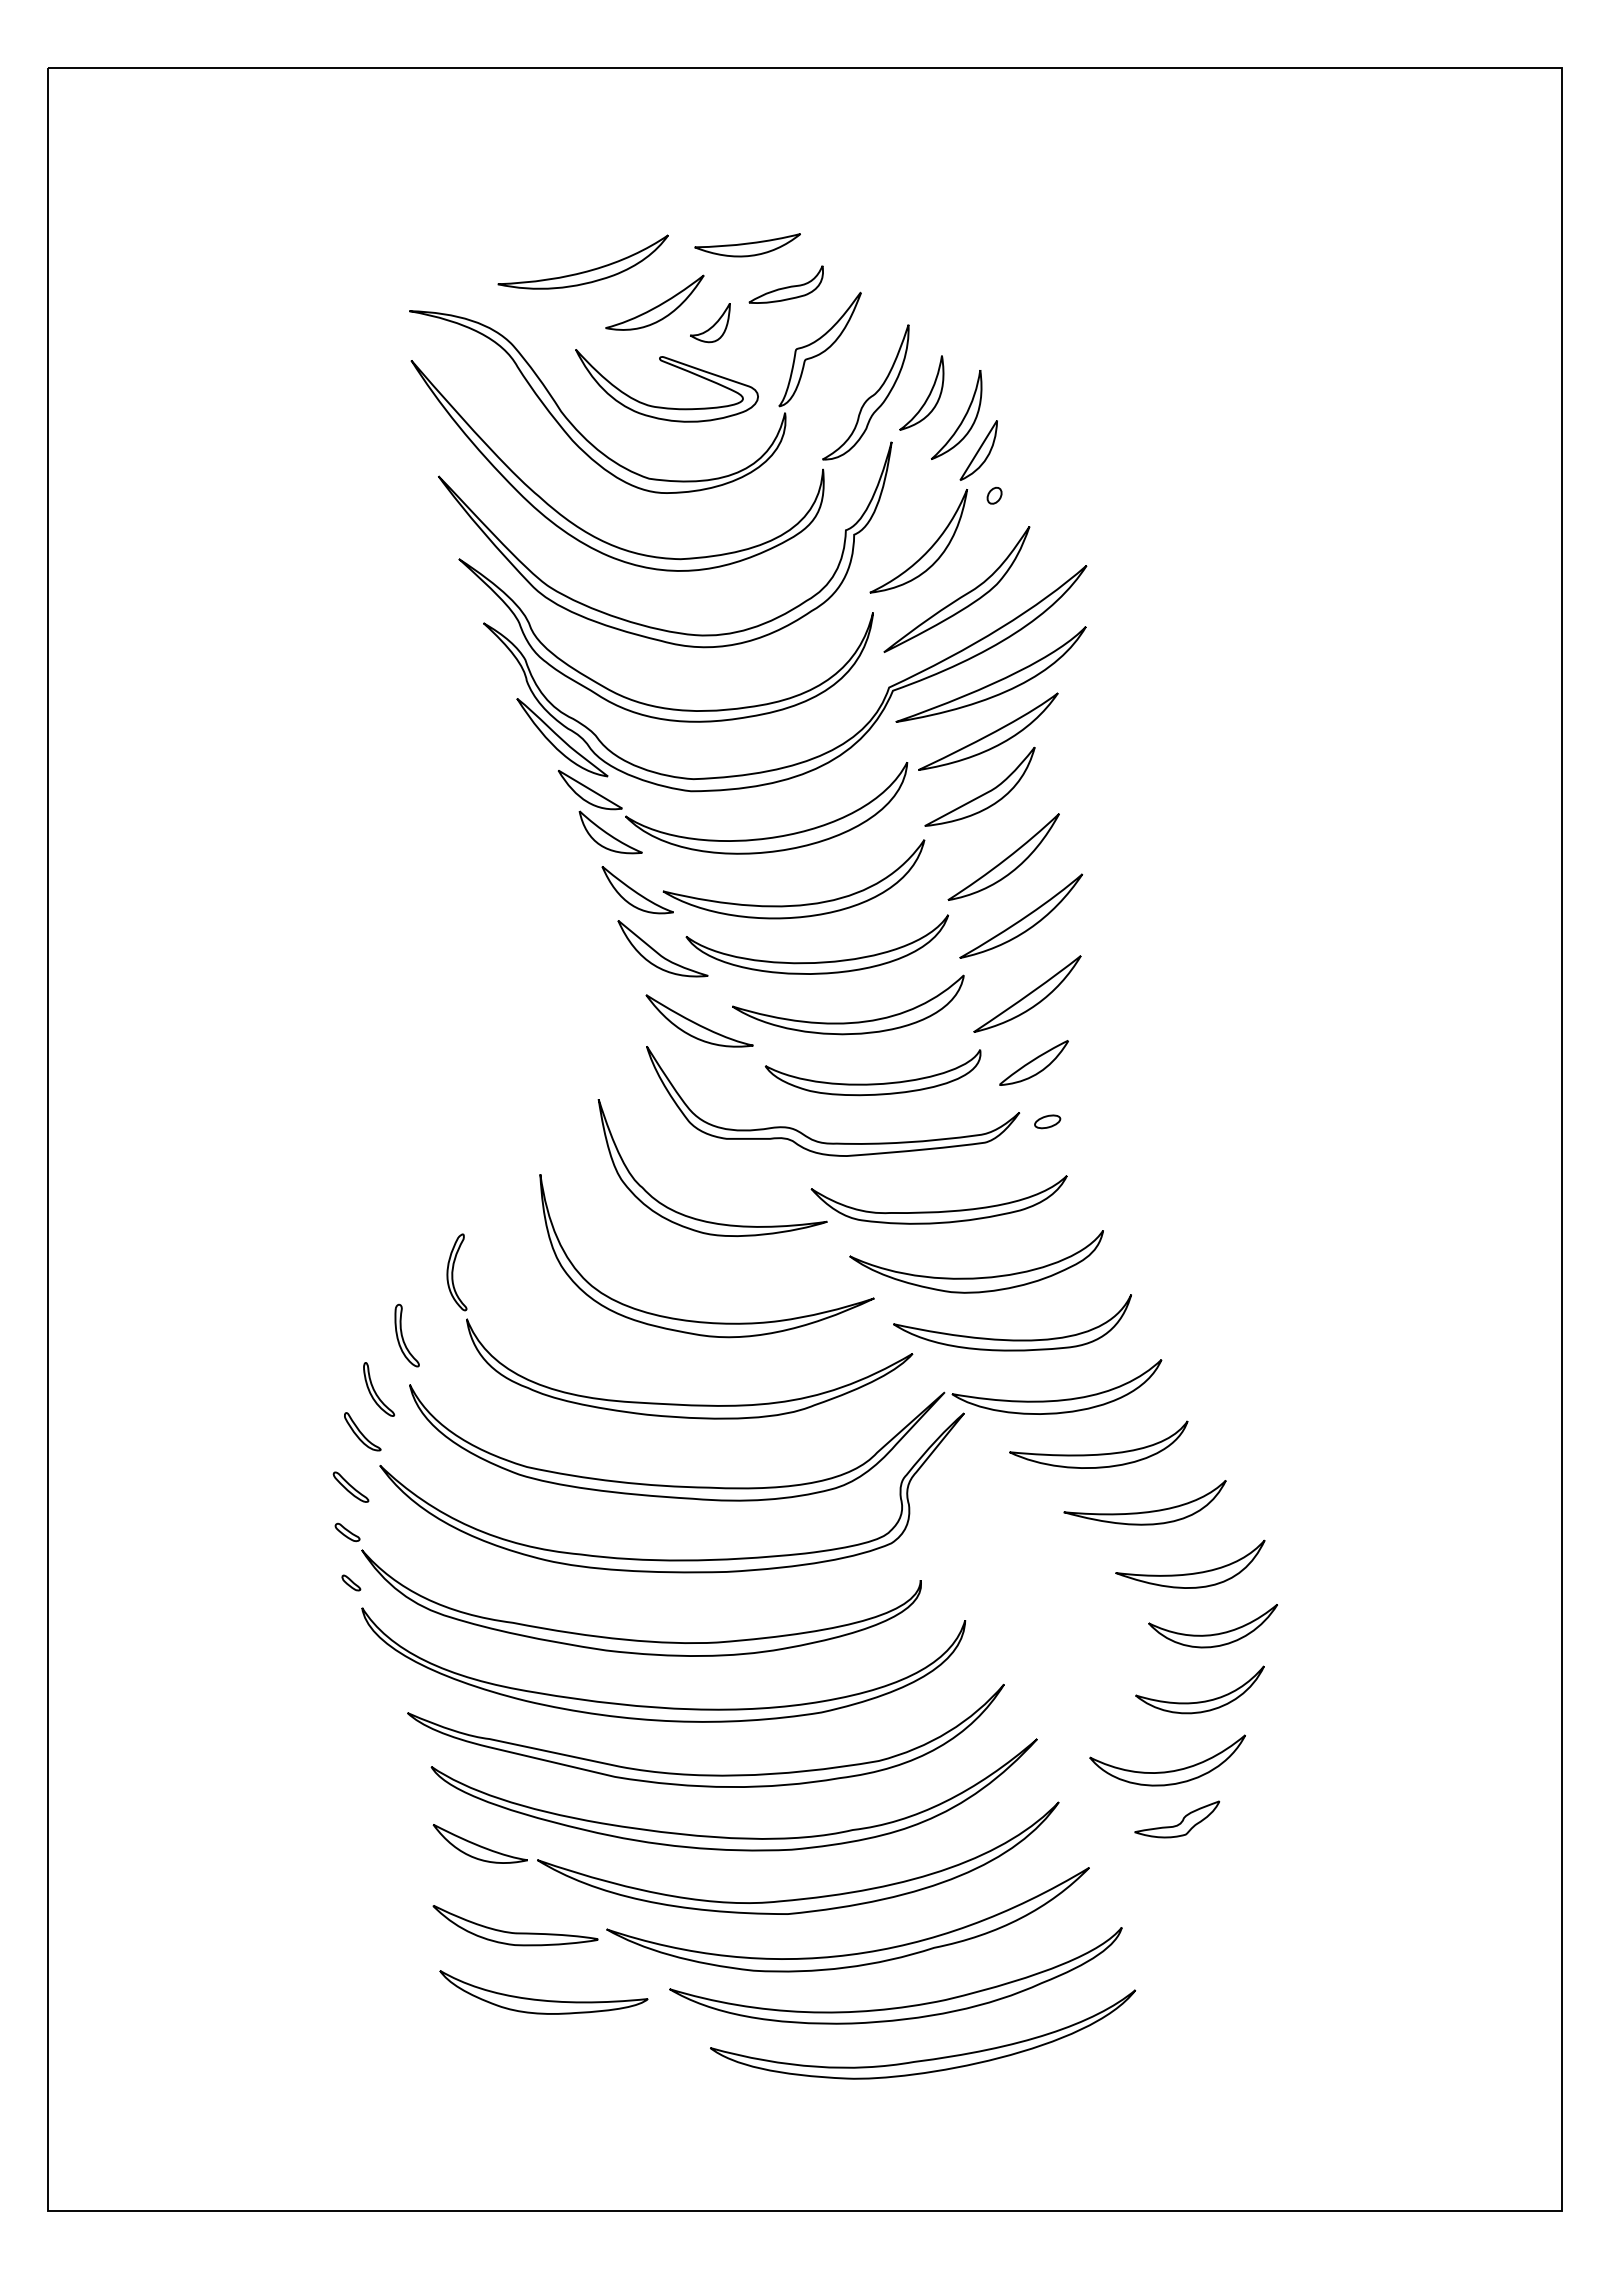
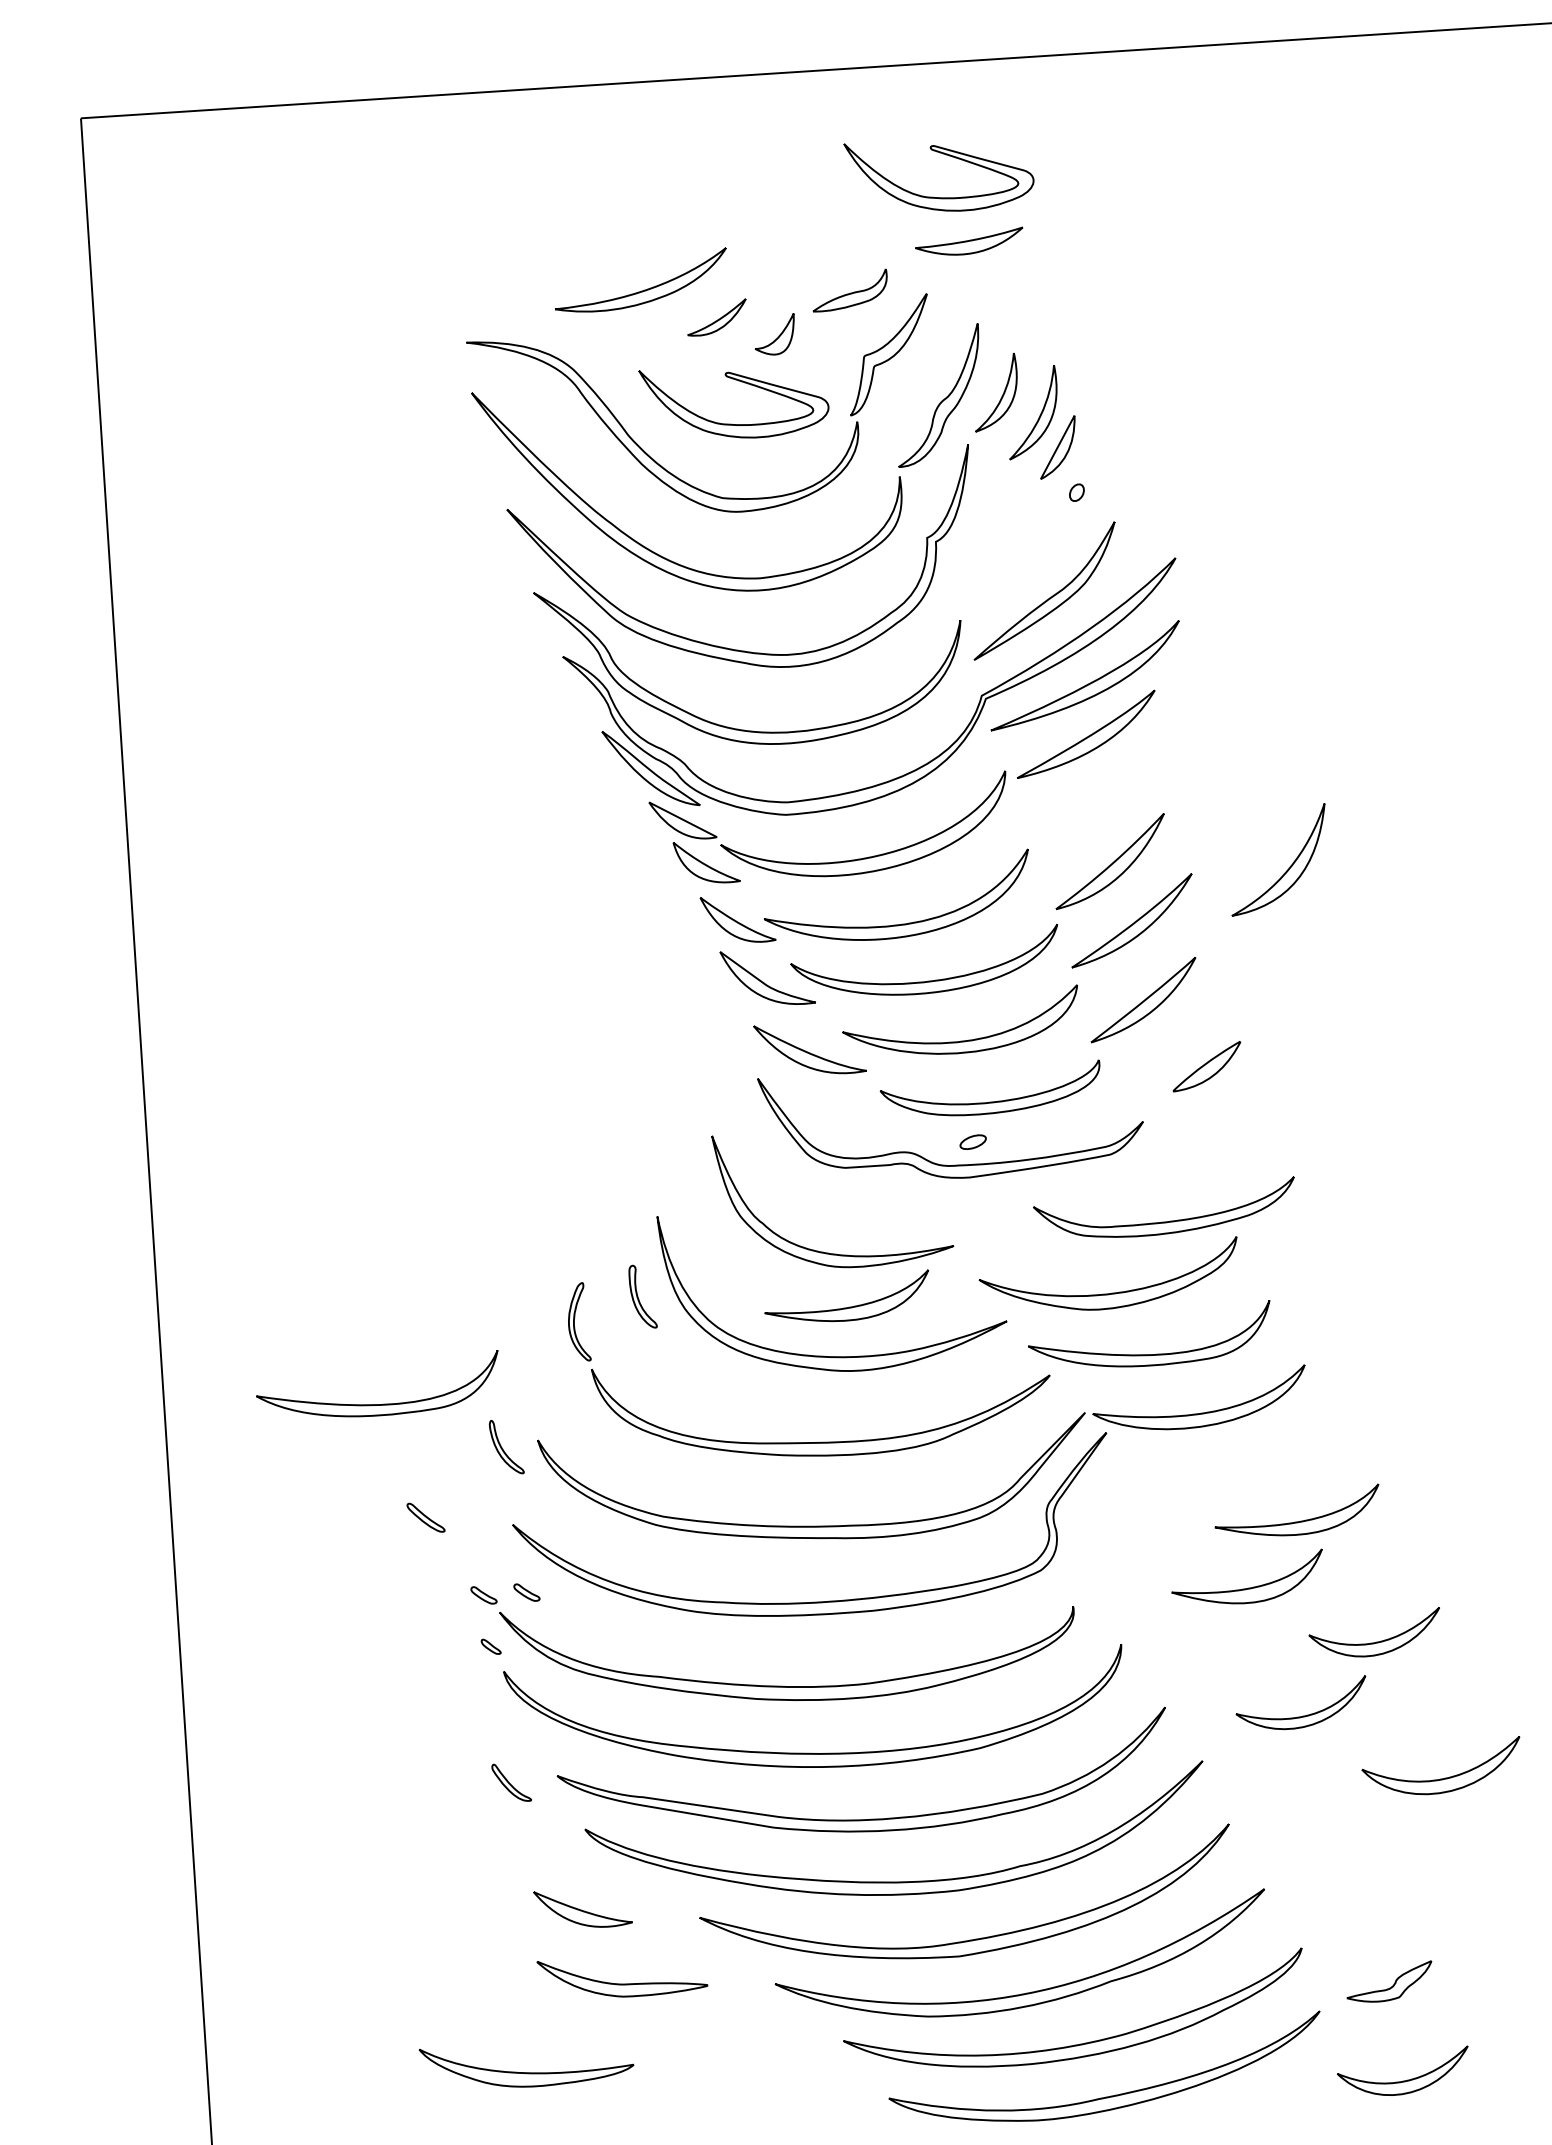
part: (889, 159) -> (947, 155), added
part: (747, 245) -> (969, 242), moved
part: (654, 302) -> (716, 317), size x0.6
part: (927, 550) -> (1288, 868), moved
part: (983, 793) -> (1085, 797), removed
part: (1033, 1062) -> (1206, 1066), moved
part: (1047, 1121) -> (973, 1141), moved
part: (938, 1211) -> (1165, 1221), moved
part: (719, 1274) -> (847, 1307), added
part: (406, 1335) -> (642, 1296), moved
part: (257, 1339) -> (379, 1404), added
part: (362, 1431) -> (511, 1782), moved
part: (1098, 1453) -> (1246, 1465), removed
part: (350, 1486) -> (425, 1517), moved
part: (389, 1532) -> (526, 1592), added
part: (1193, 1572) -> (1251, 1586), moved
part: (1203, 1700) -> (1305, 1714), moved
part: (1169, 1770) -> (1444, 1777), moved
part: (1177, 1819) -> (1389, 1982), moved
part: (479, 1843) -> (582, 1908), moved
part: (515, 1932) -> (622, 1983), moved
part: (543, 1999) -> (527, 2072), moved
part: (1214, 2062) -> (1405, 2079), added

